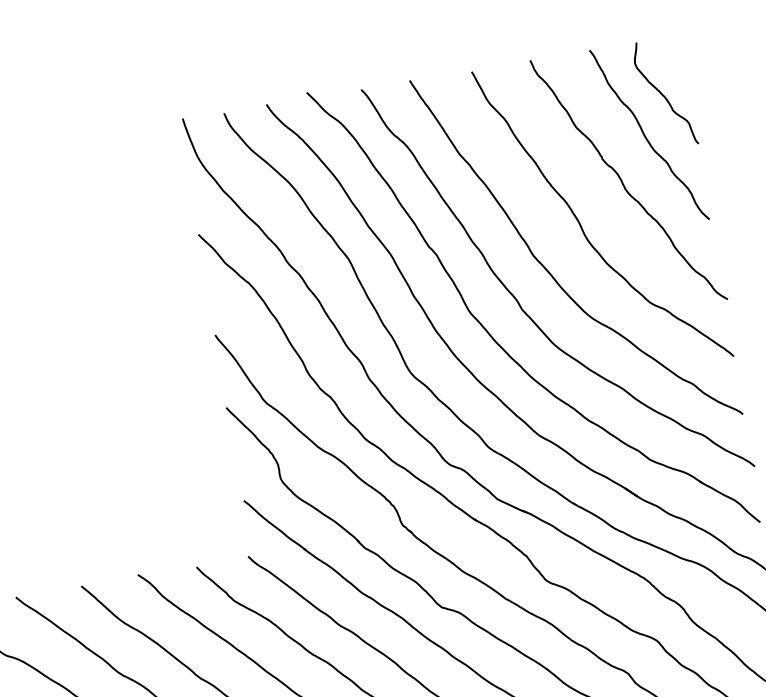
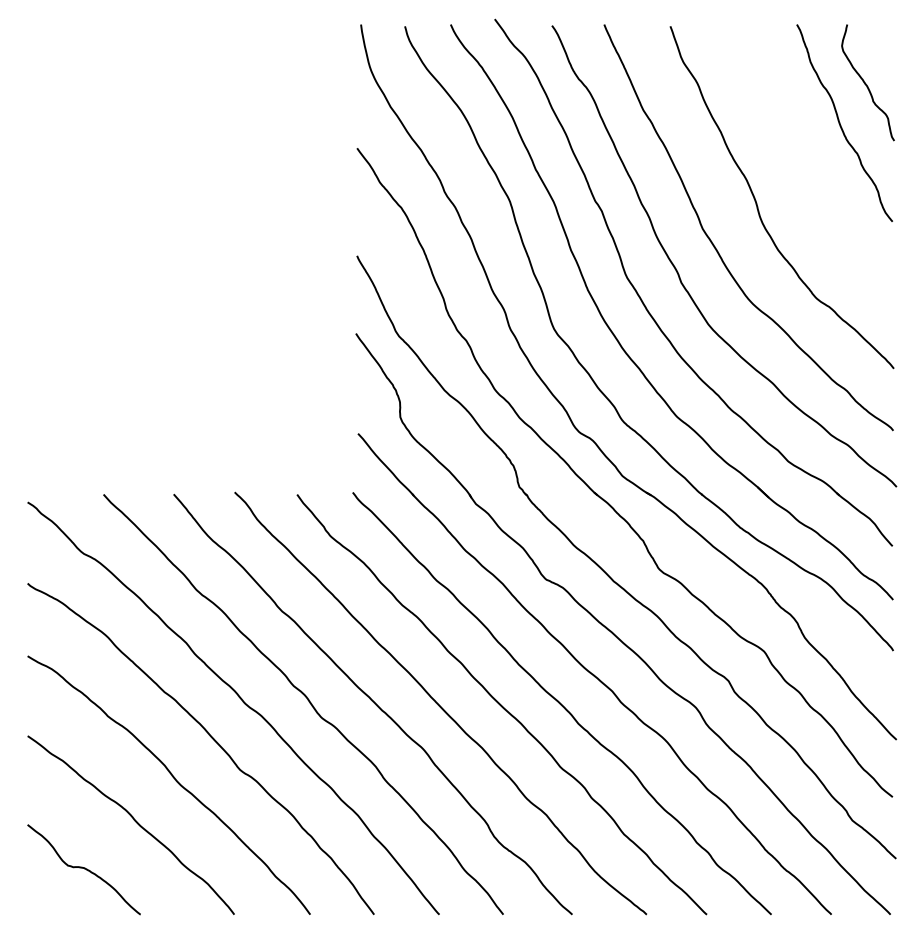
curve: (623, 183) -> (809, 169), removed

